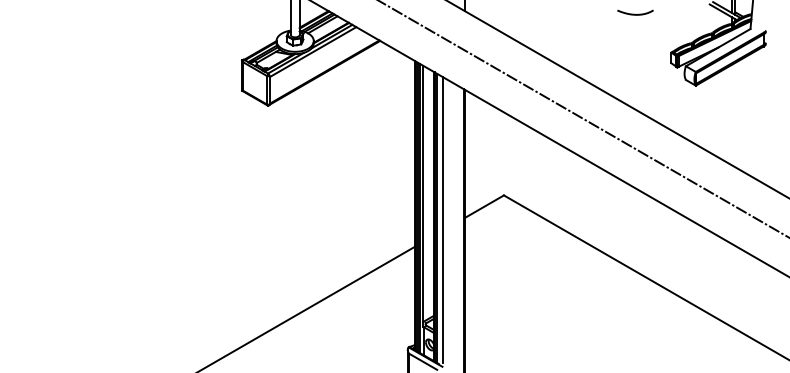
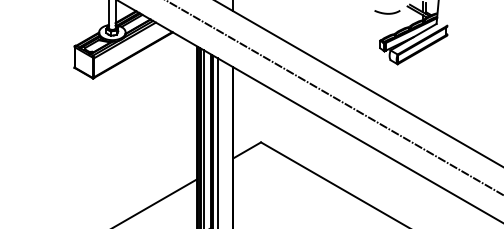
curve: (634, 13) -> (386, 12), moved

